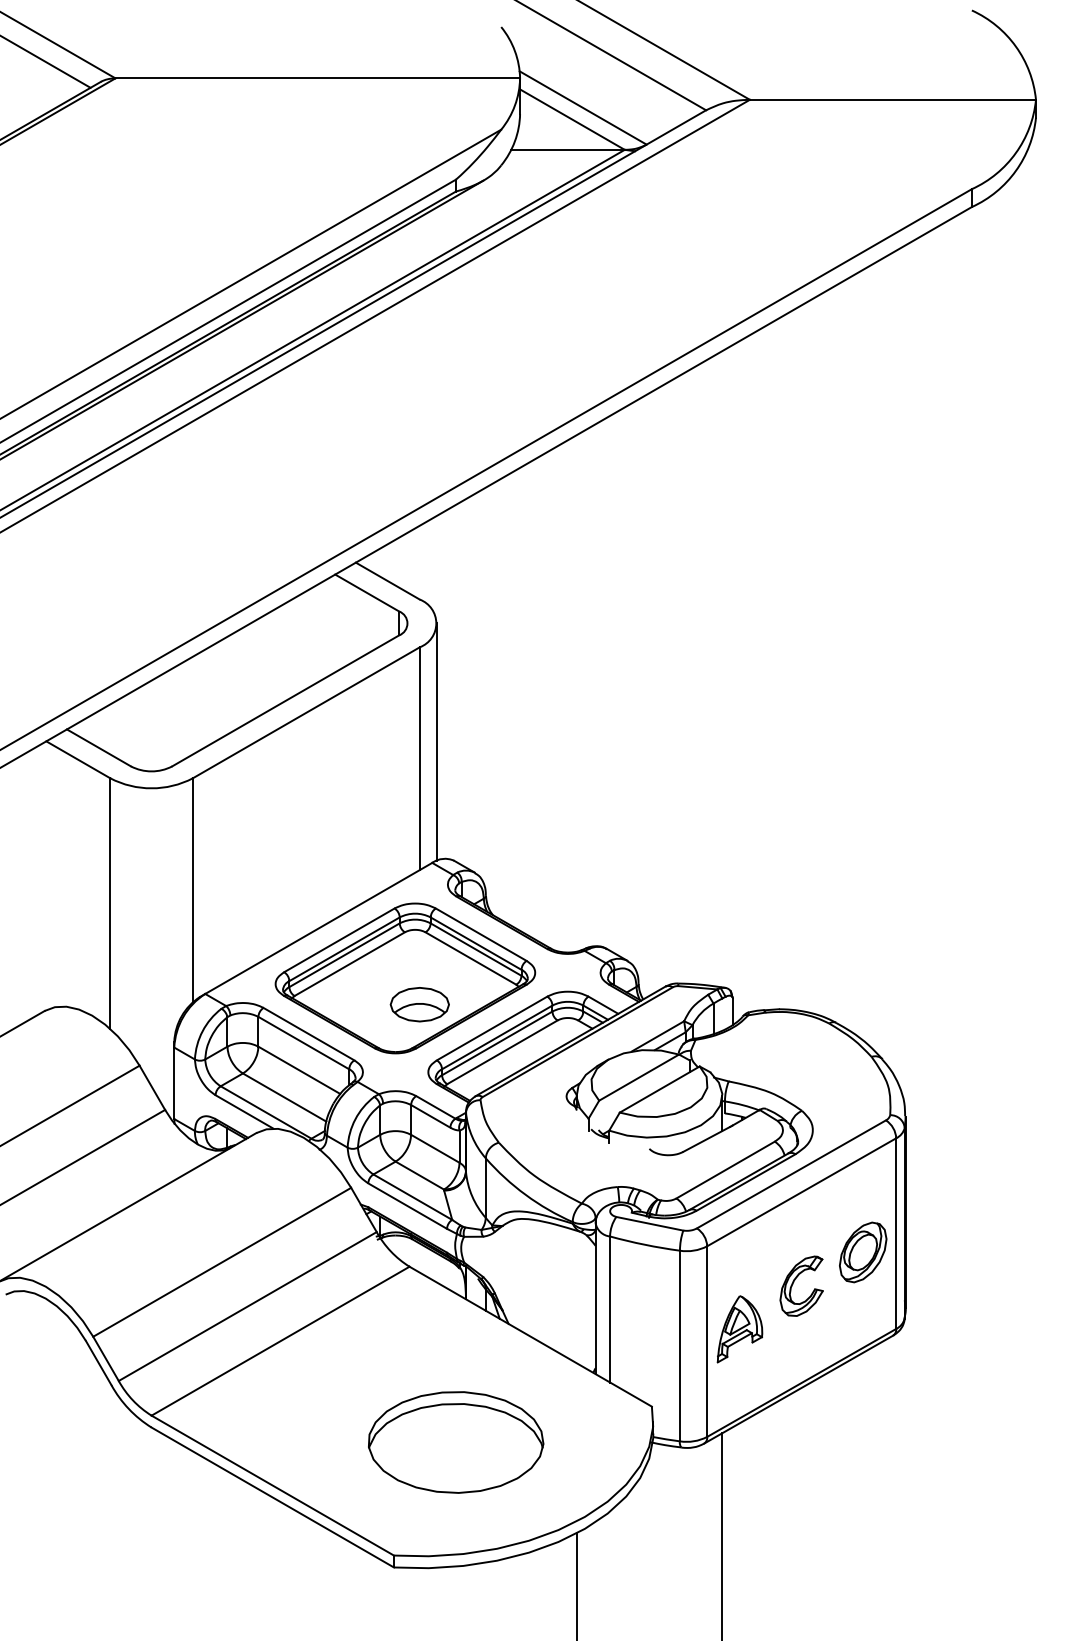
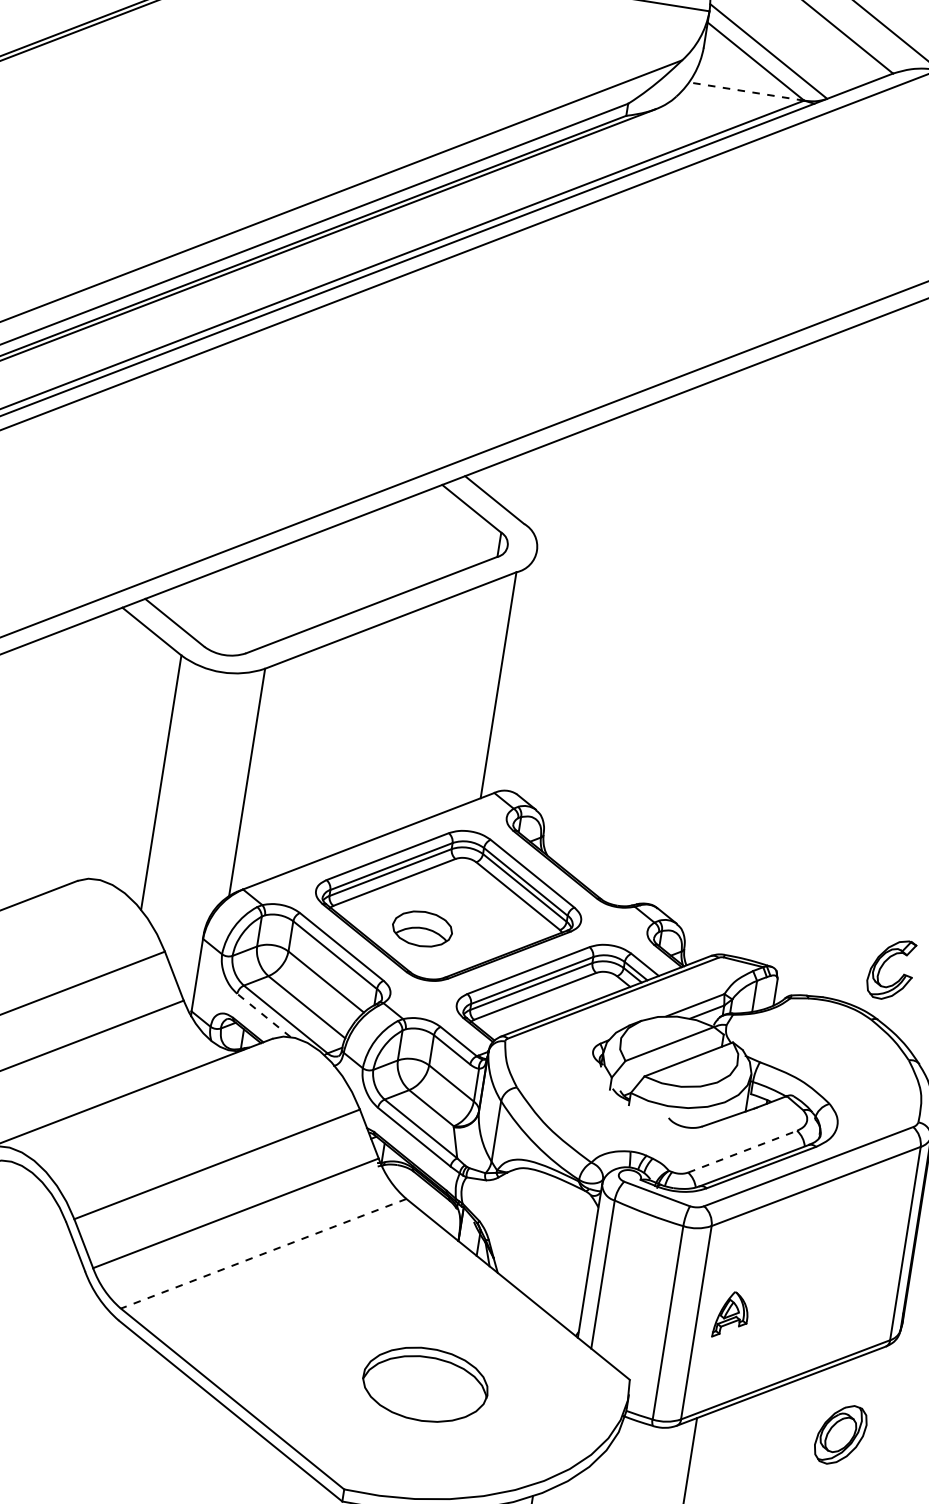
line: (567, 149) -> (746, 91), solid -> dashed
line: (436, 741) -> (518, 670), removed
part: (419, 1004) -> (422, 928), moved
line: (244, 1111) -> (263, 1014), solid -> dashed
line: (725, 1170) -> (742, 1152), solid -> dashed
part: (863, 1252) -> (841, 1434), moved
part: (794, 1282) -> (884, 964), moved
part: (739, 1329) -> (731, 1315), size x0.7
line: (280, 1341) -> (263, 1254), solid -> dashed
part: (456, 1442) -> (425, 1384), size x0.7

